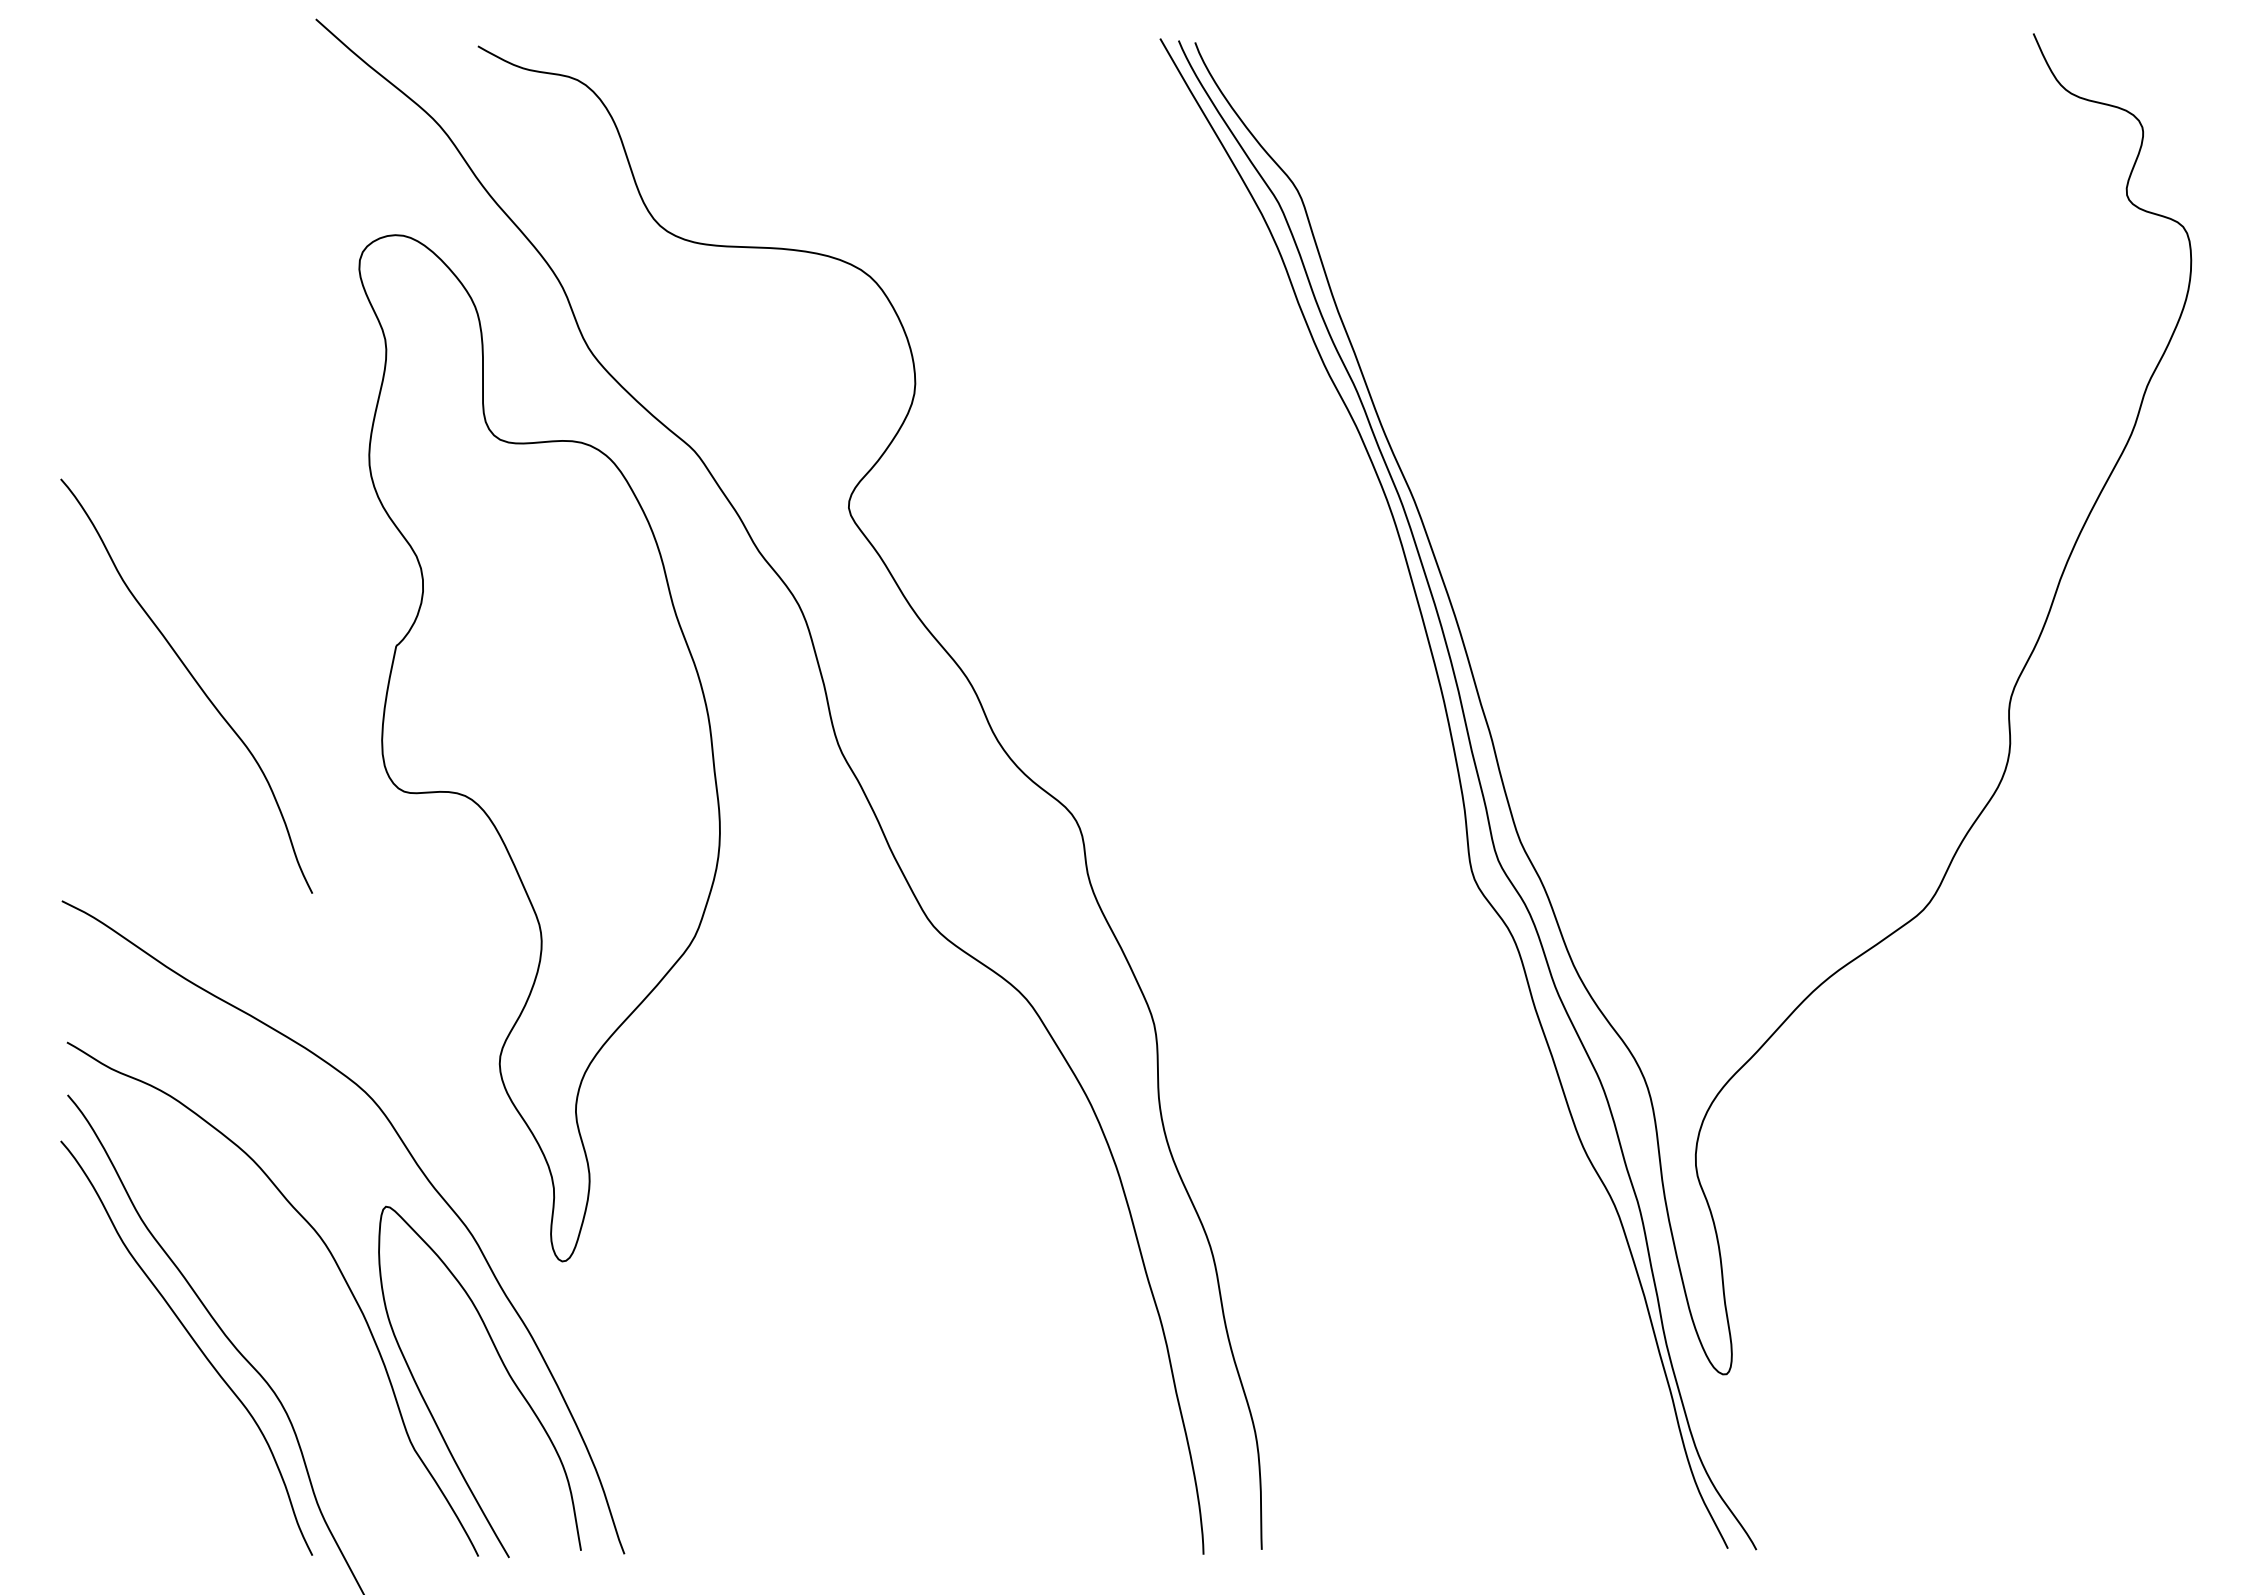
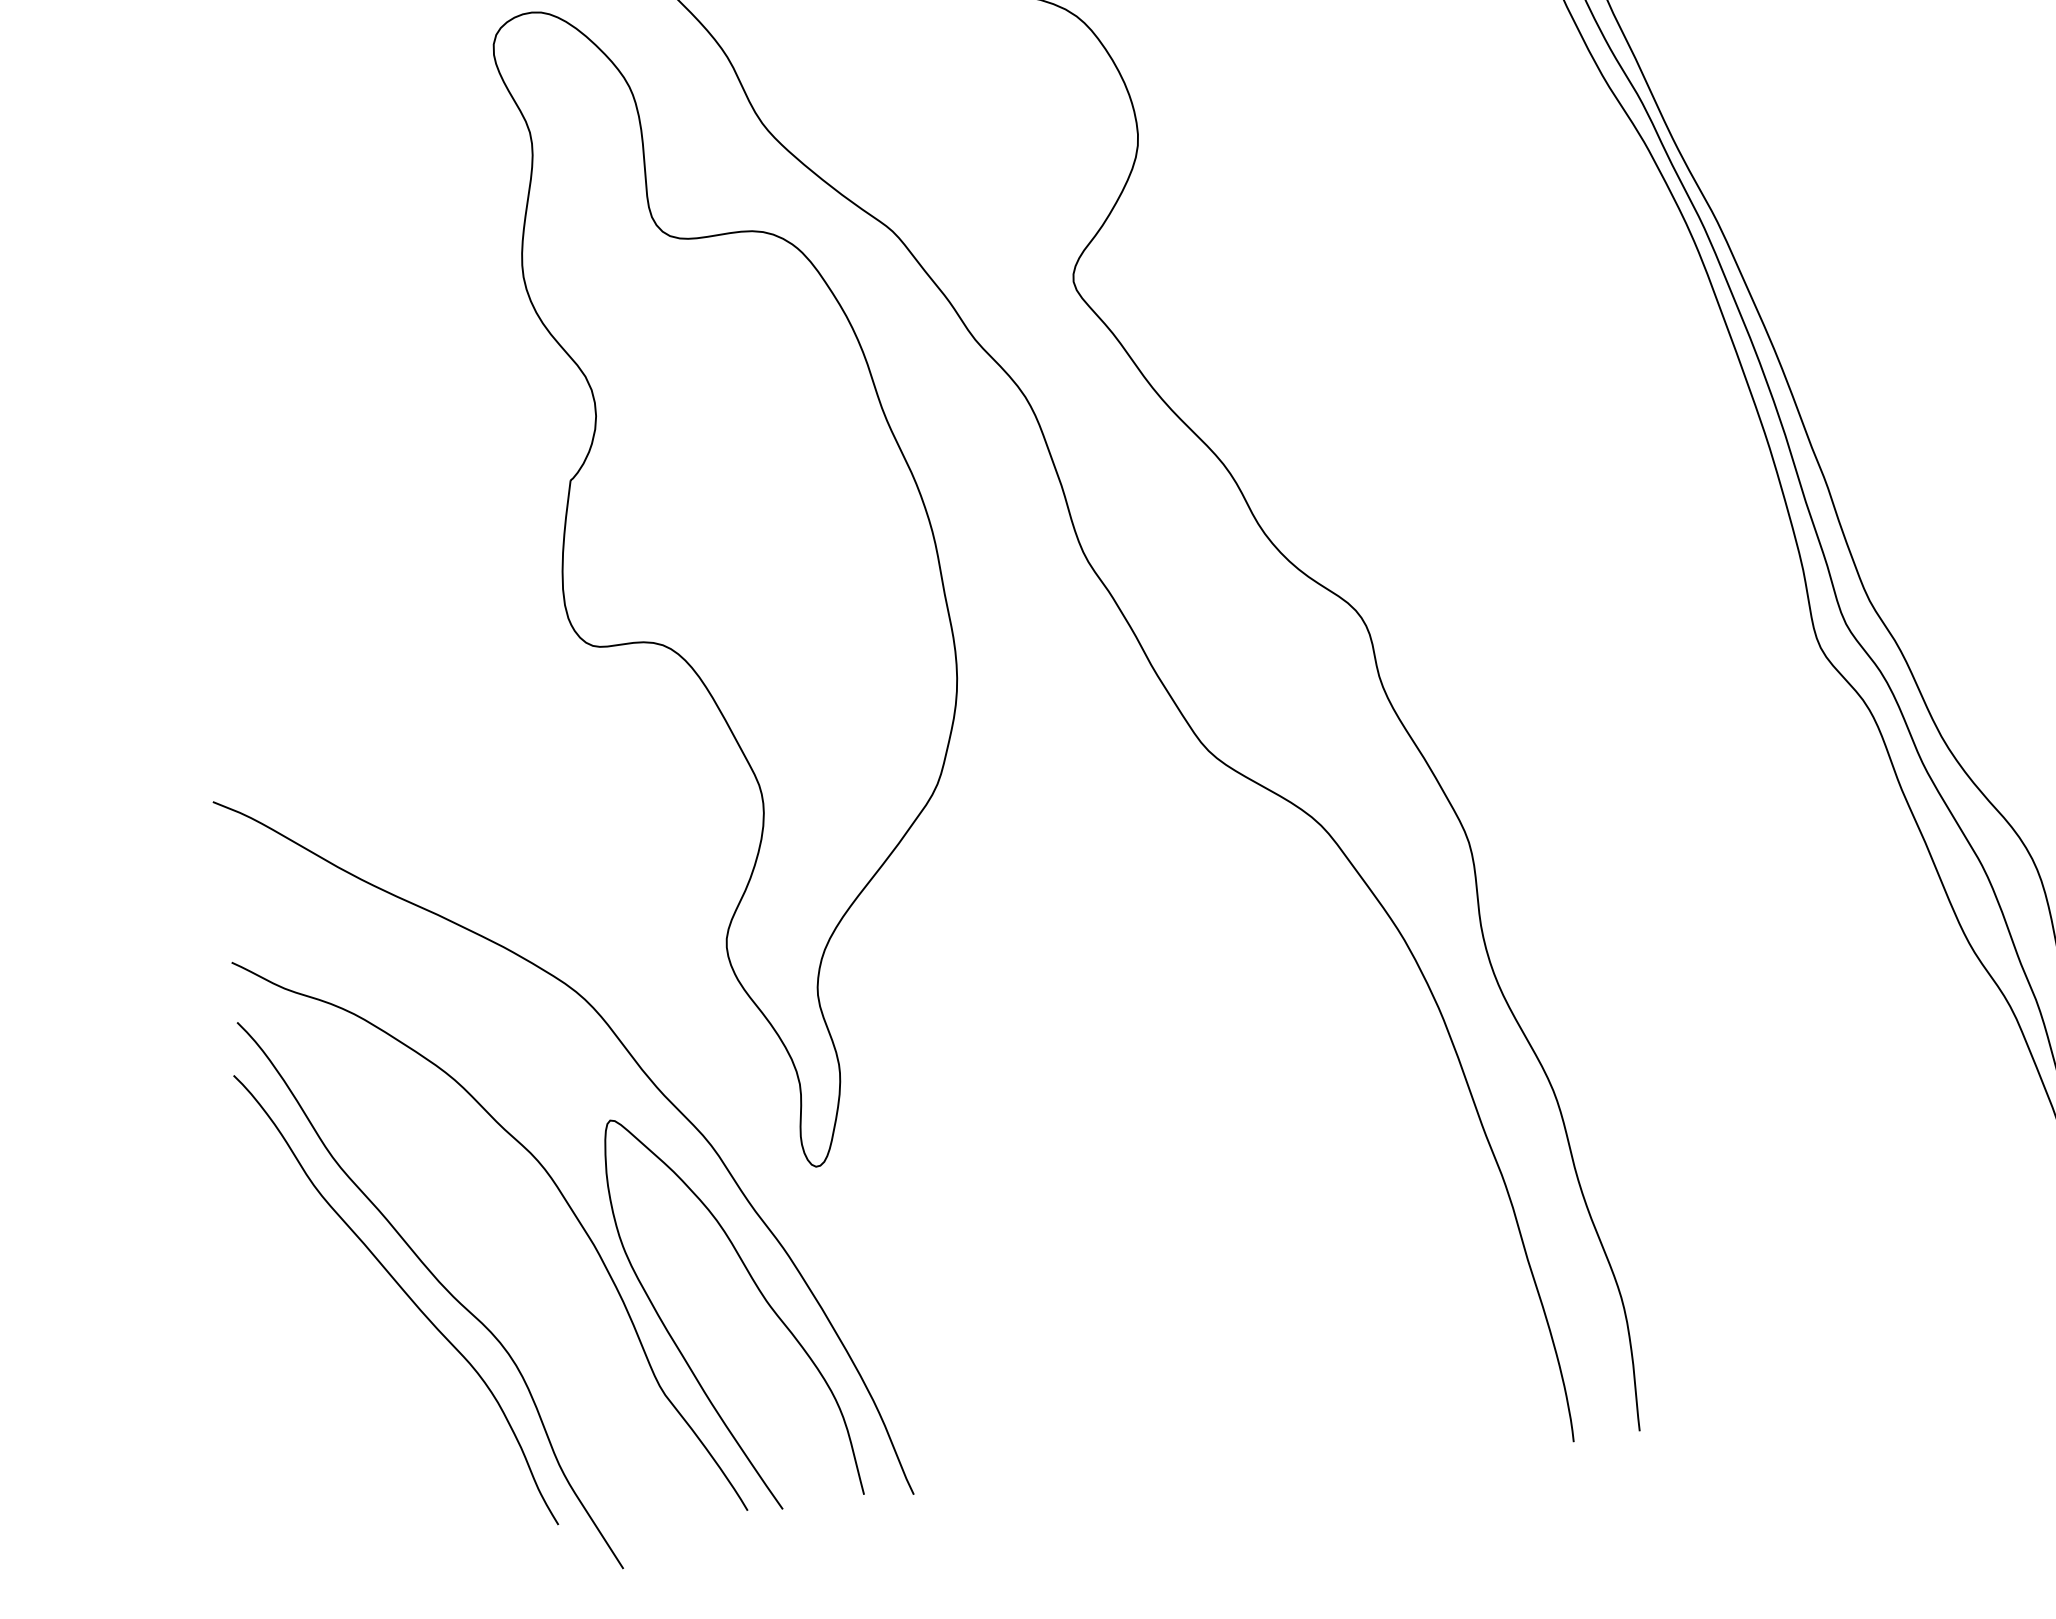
curve: (192, 678) -> (341, 536), removed

